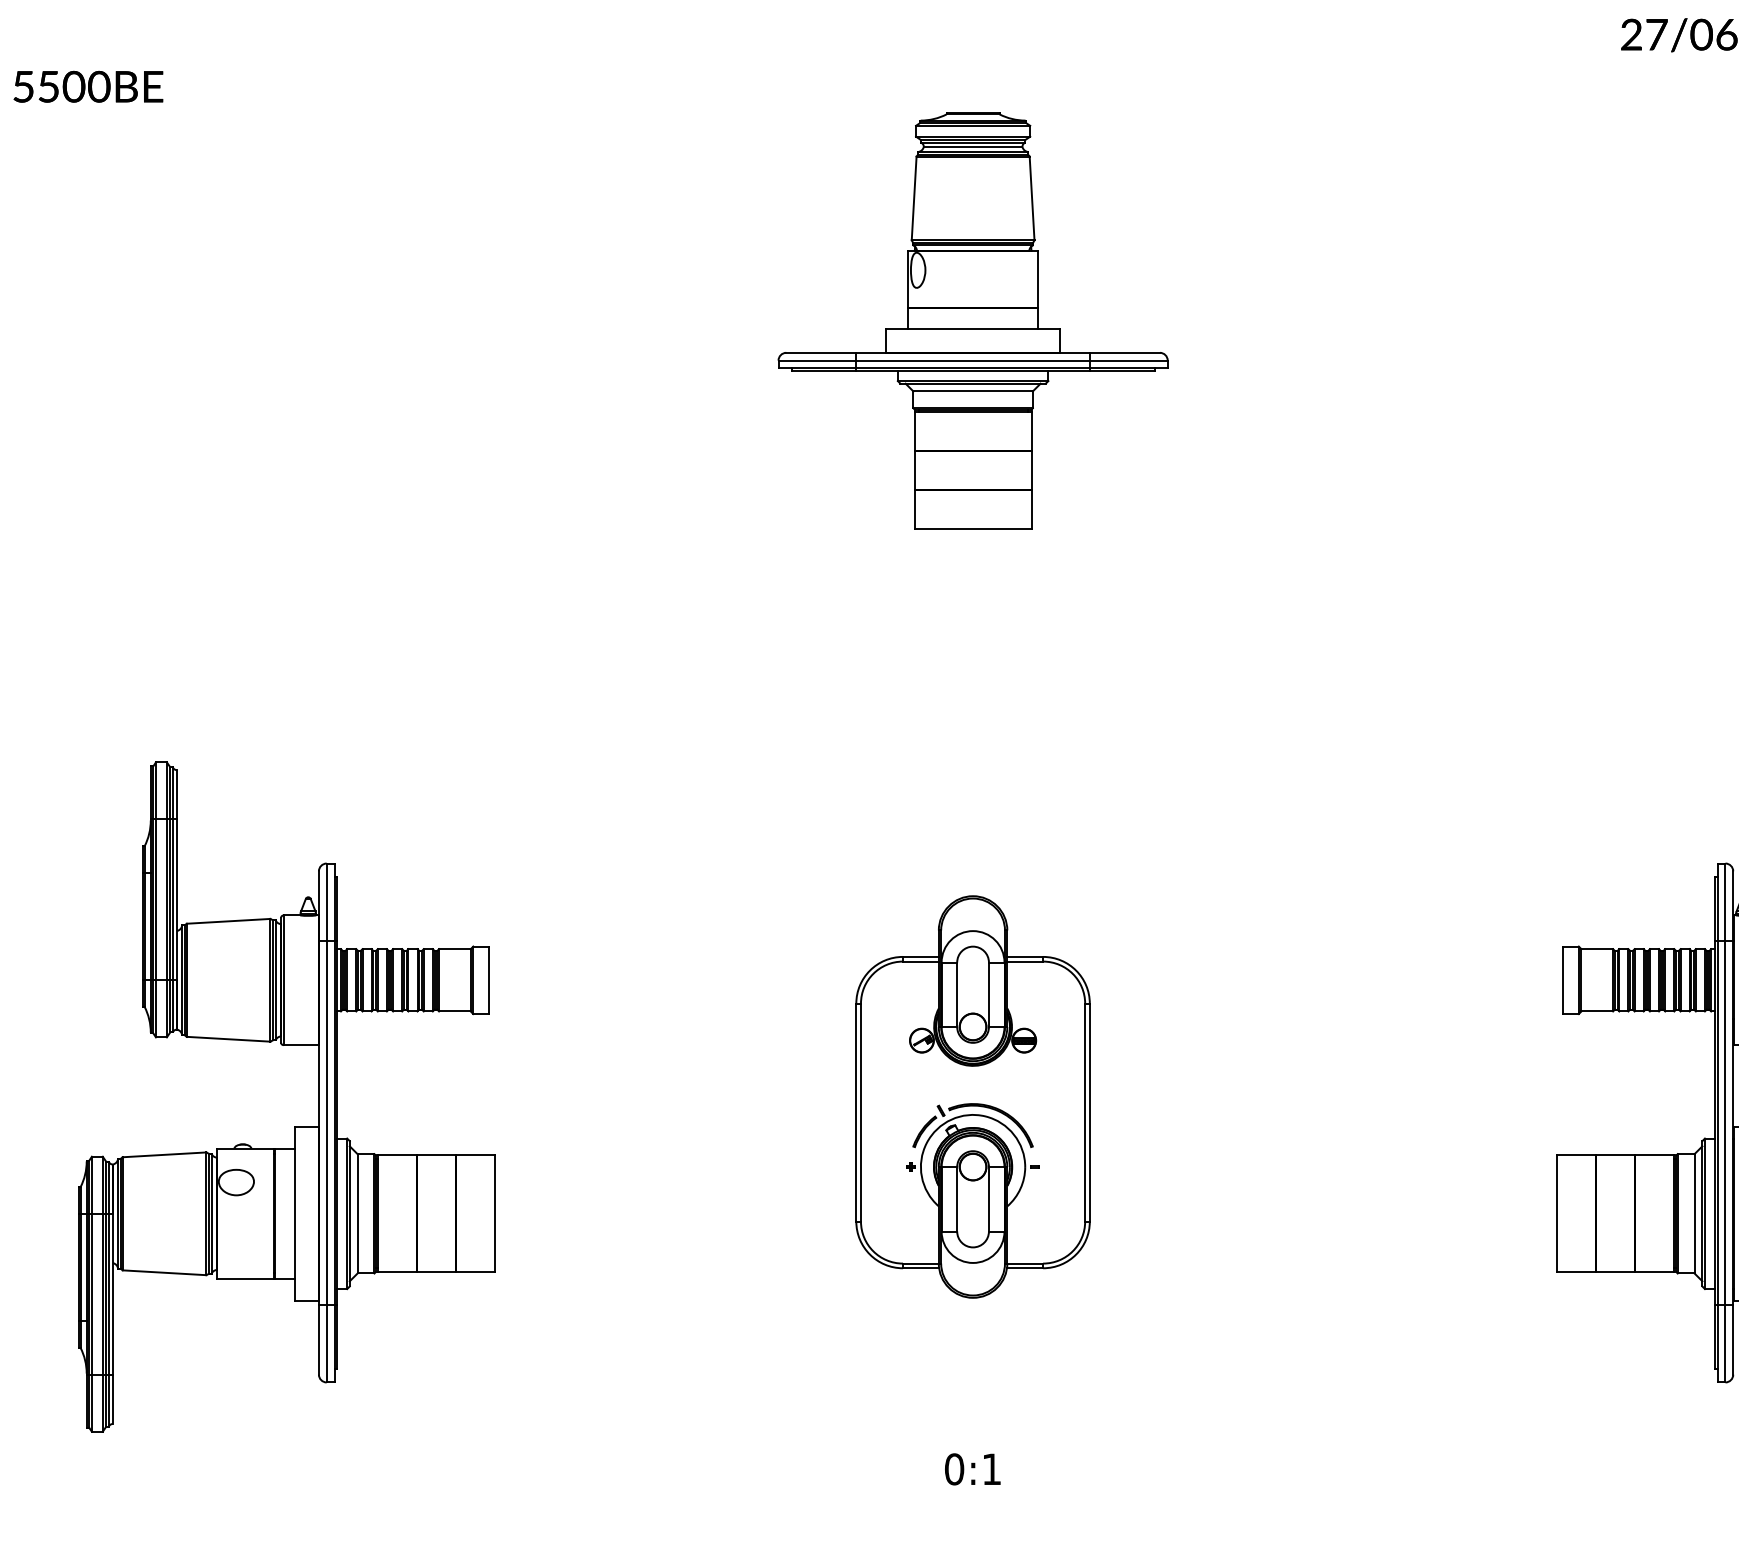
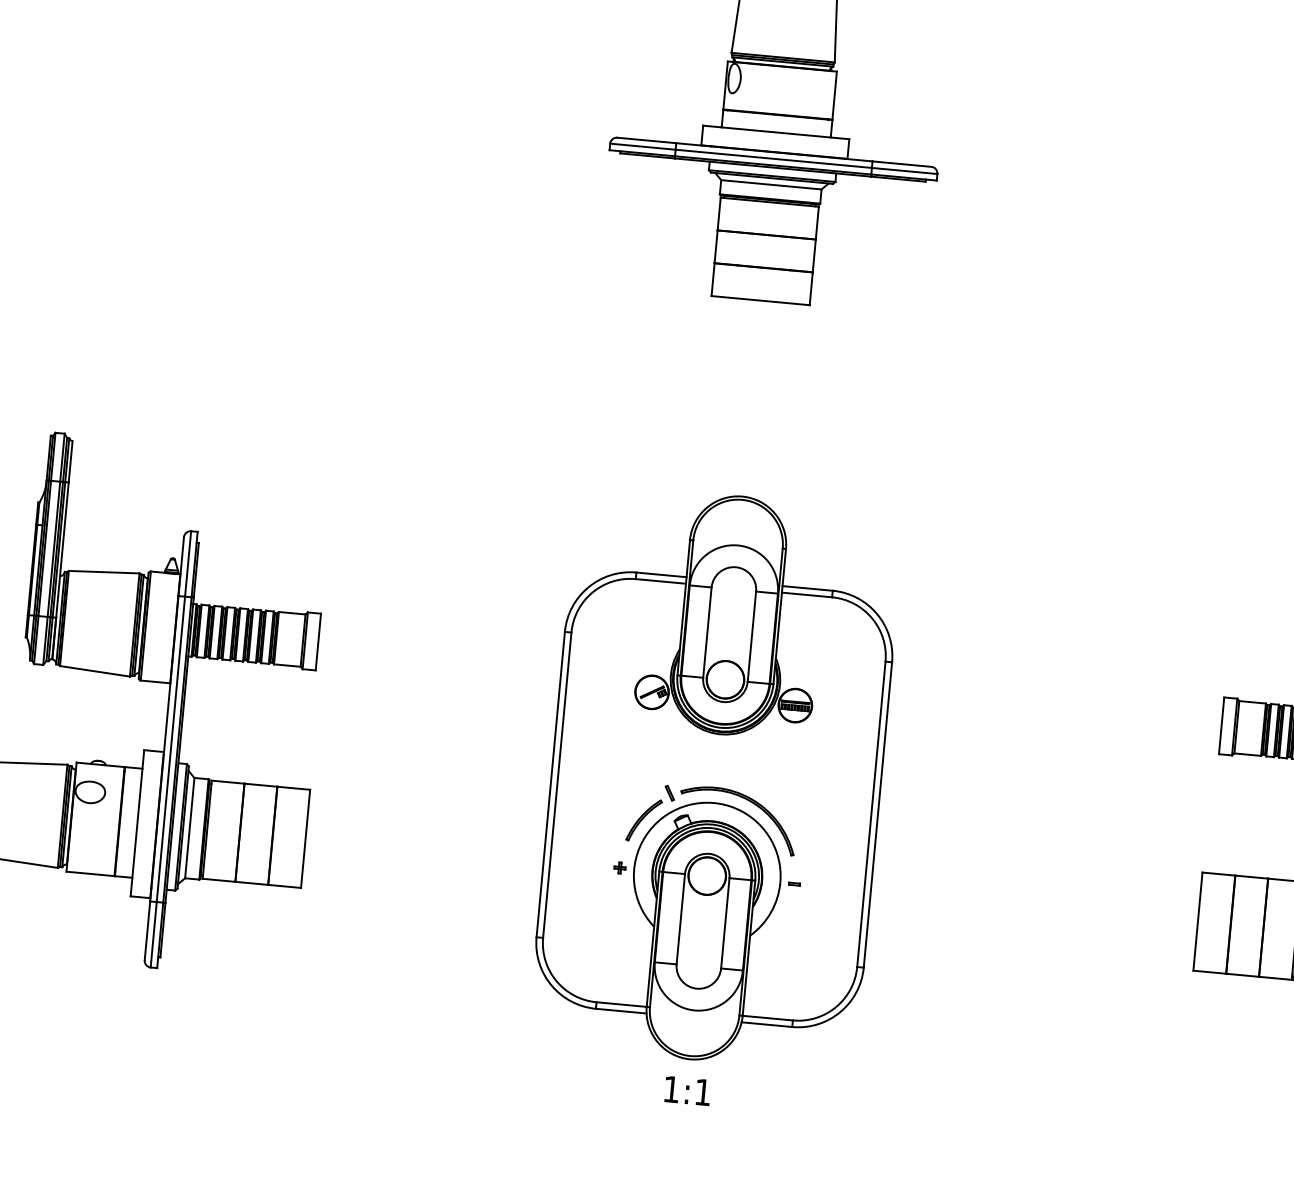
part: (972, 1096) -> (715, 777), size x1.67
text: (954, 1469) -> (671, 1089), 0:1 -> 1:1

